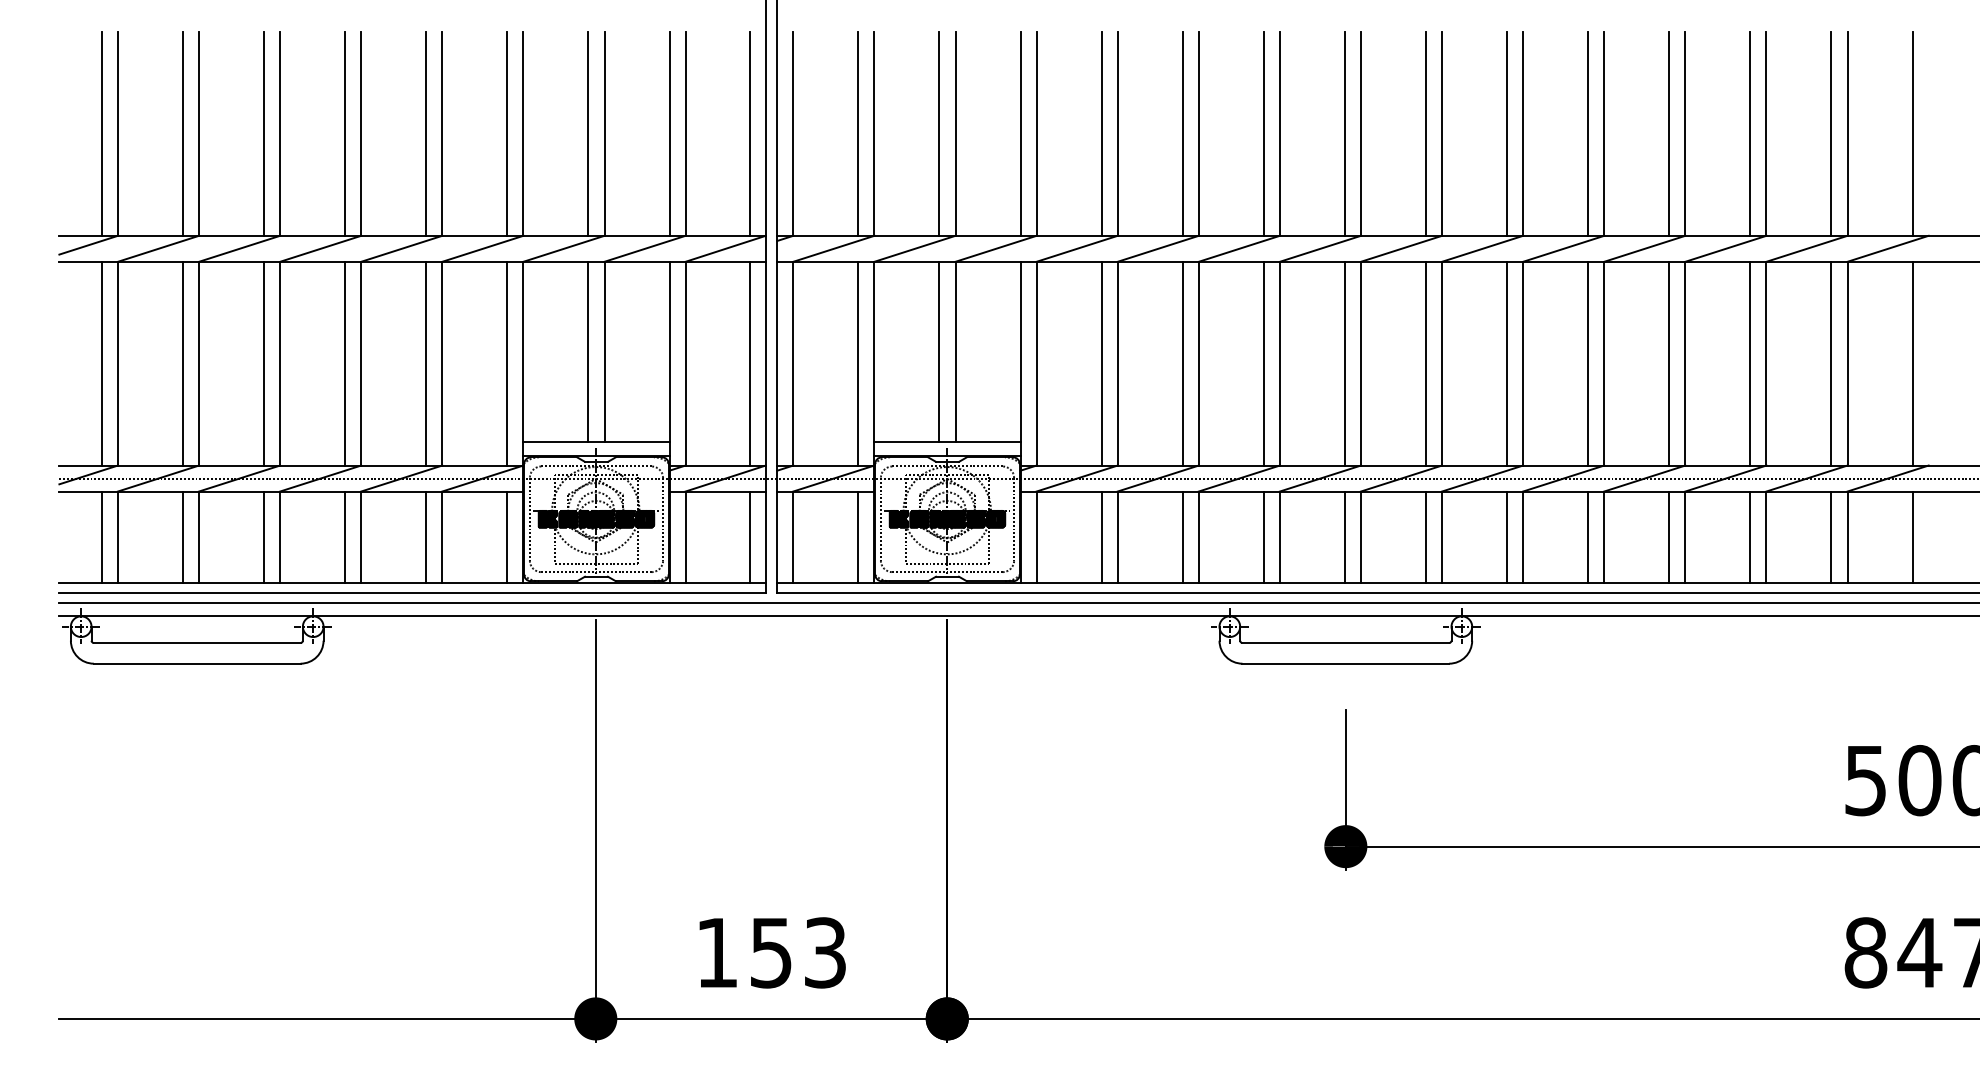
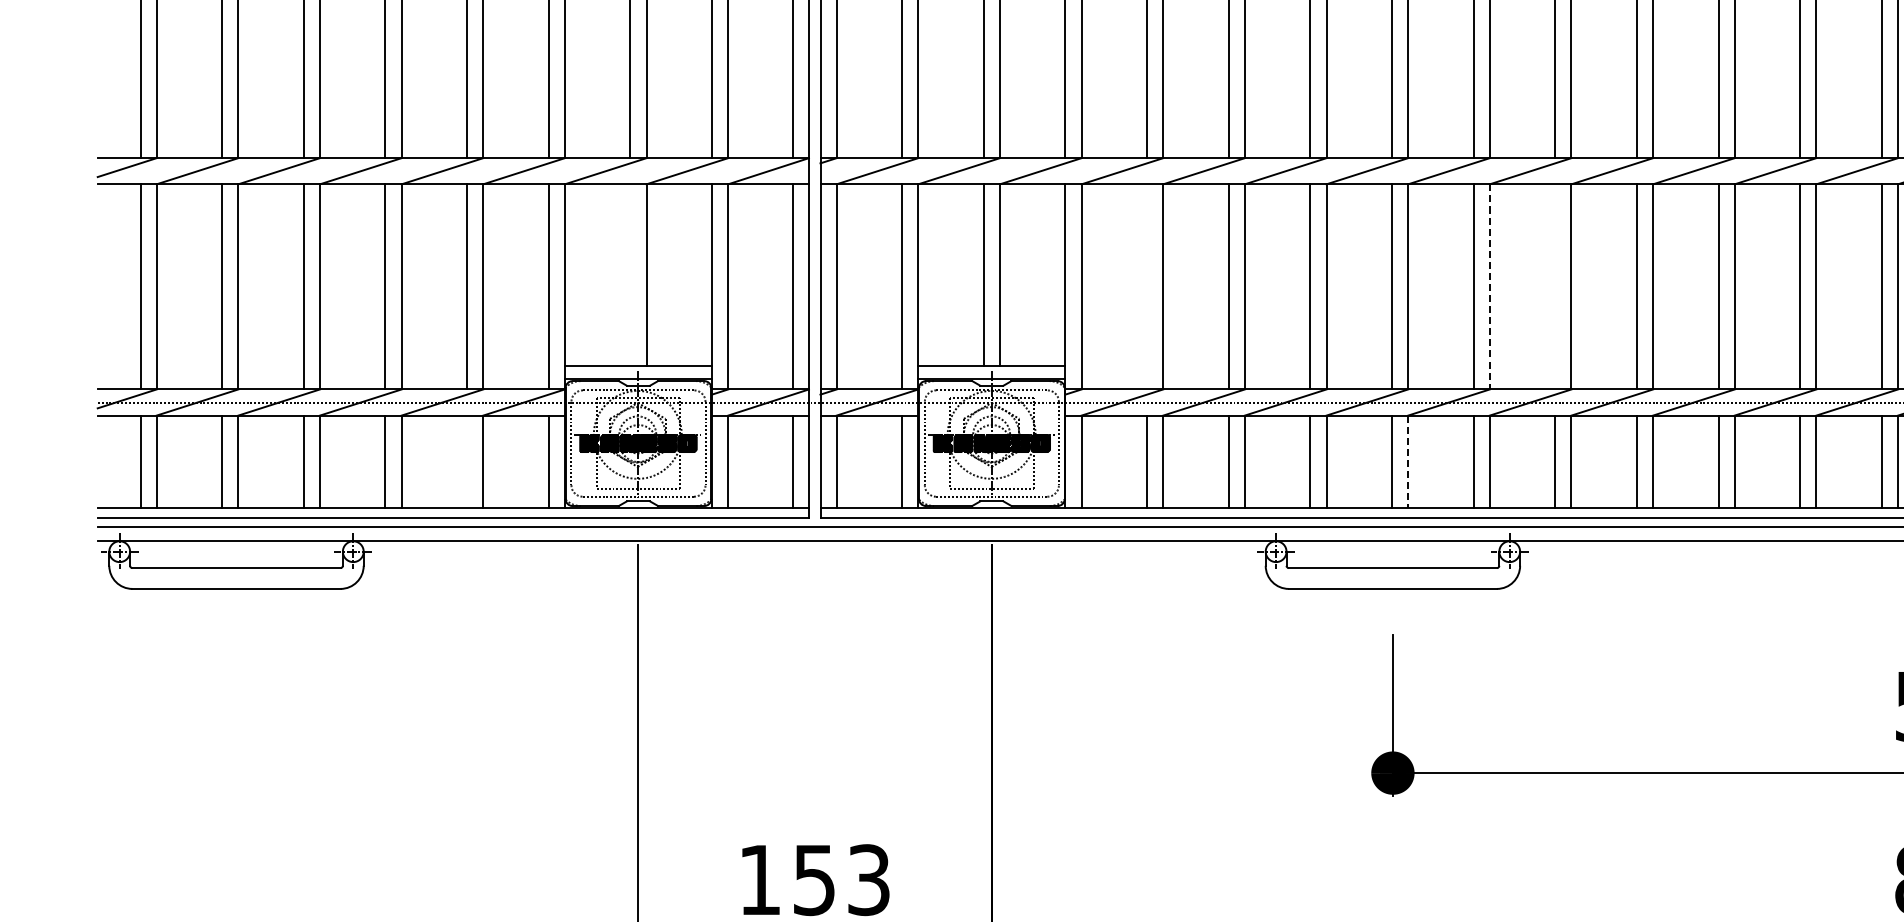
line: (588, 351) -> (630, 274), removed
line: (1101, 363) -> (1146, 286), removed
line: (1442, 363) -> (1490, 286), solid -> dashed
line: (1507, 363) -> (1555, 286), removed
line: (426, 537) -> (467, 461), removed
line: (1361, 537) -> (1408, 461), solid -> dashed

